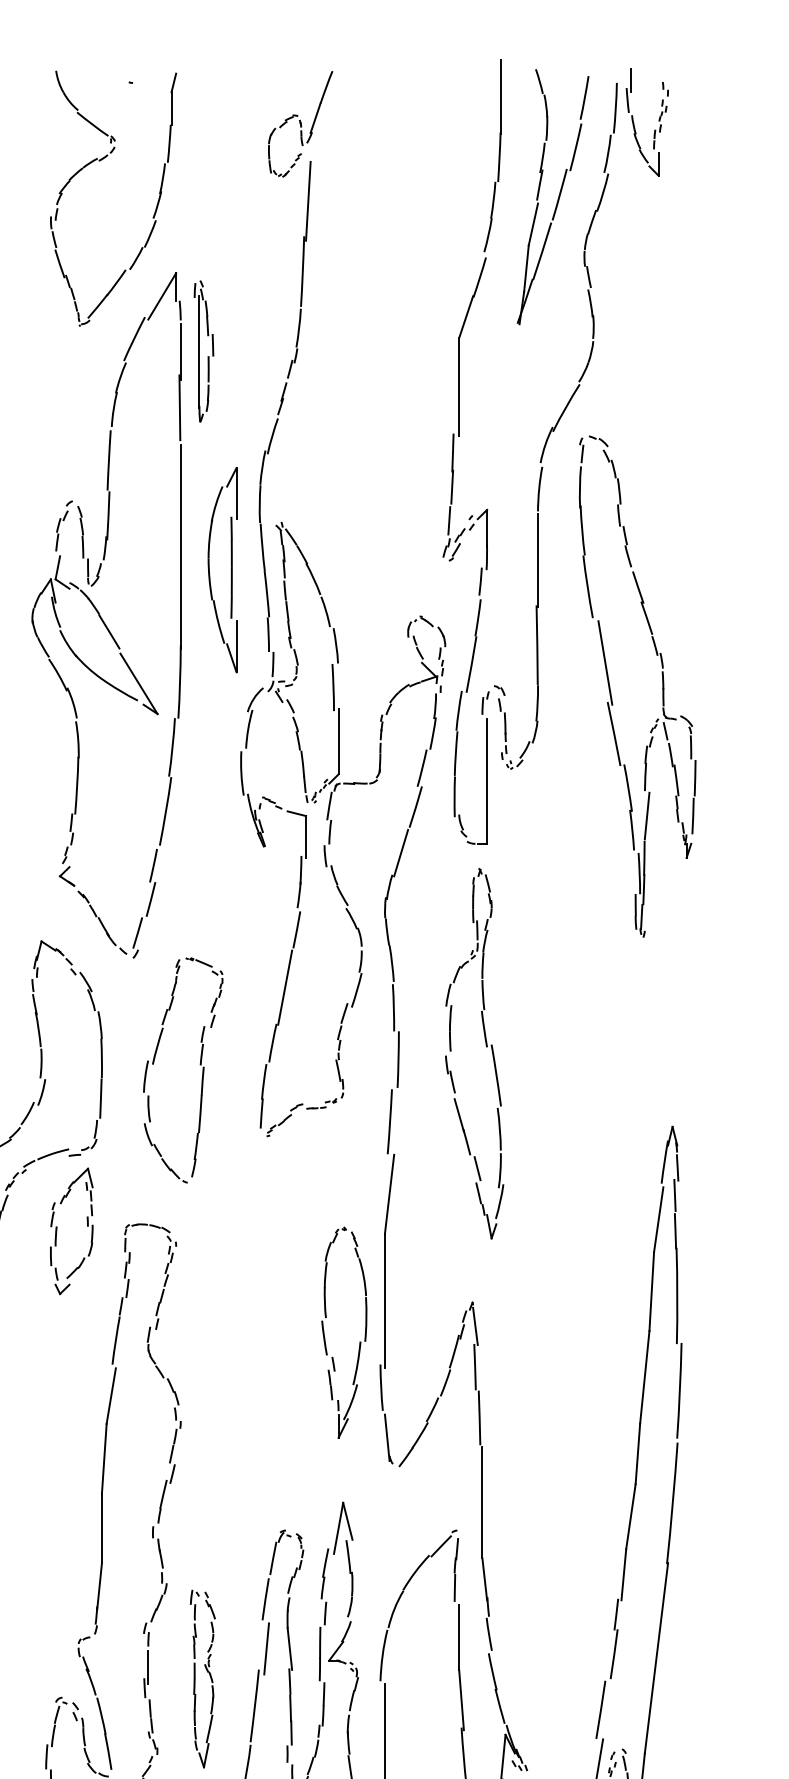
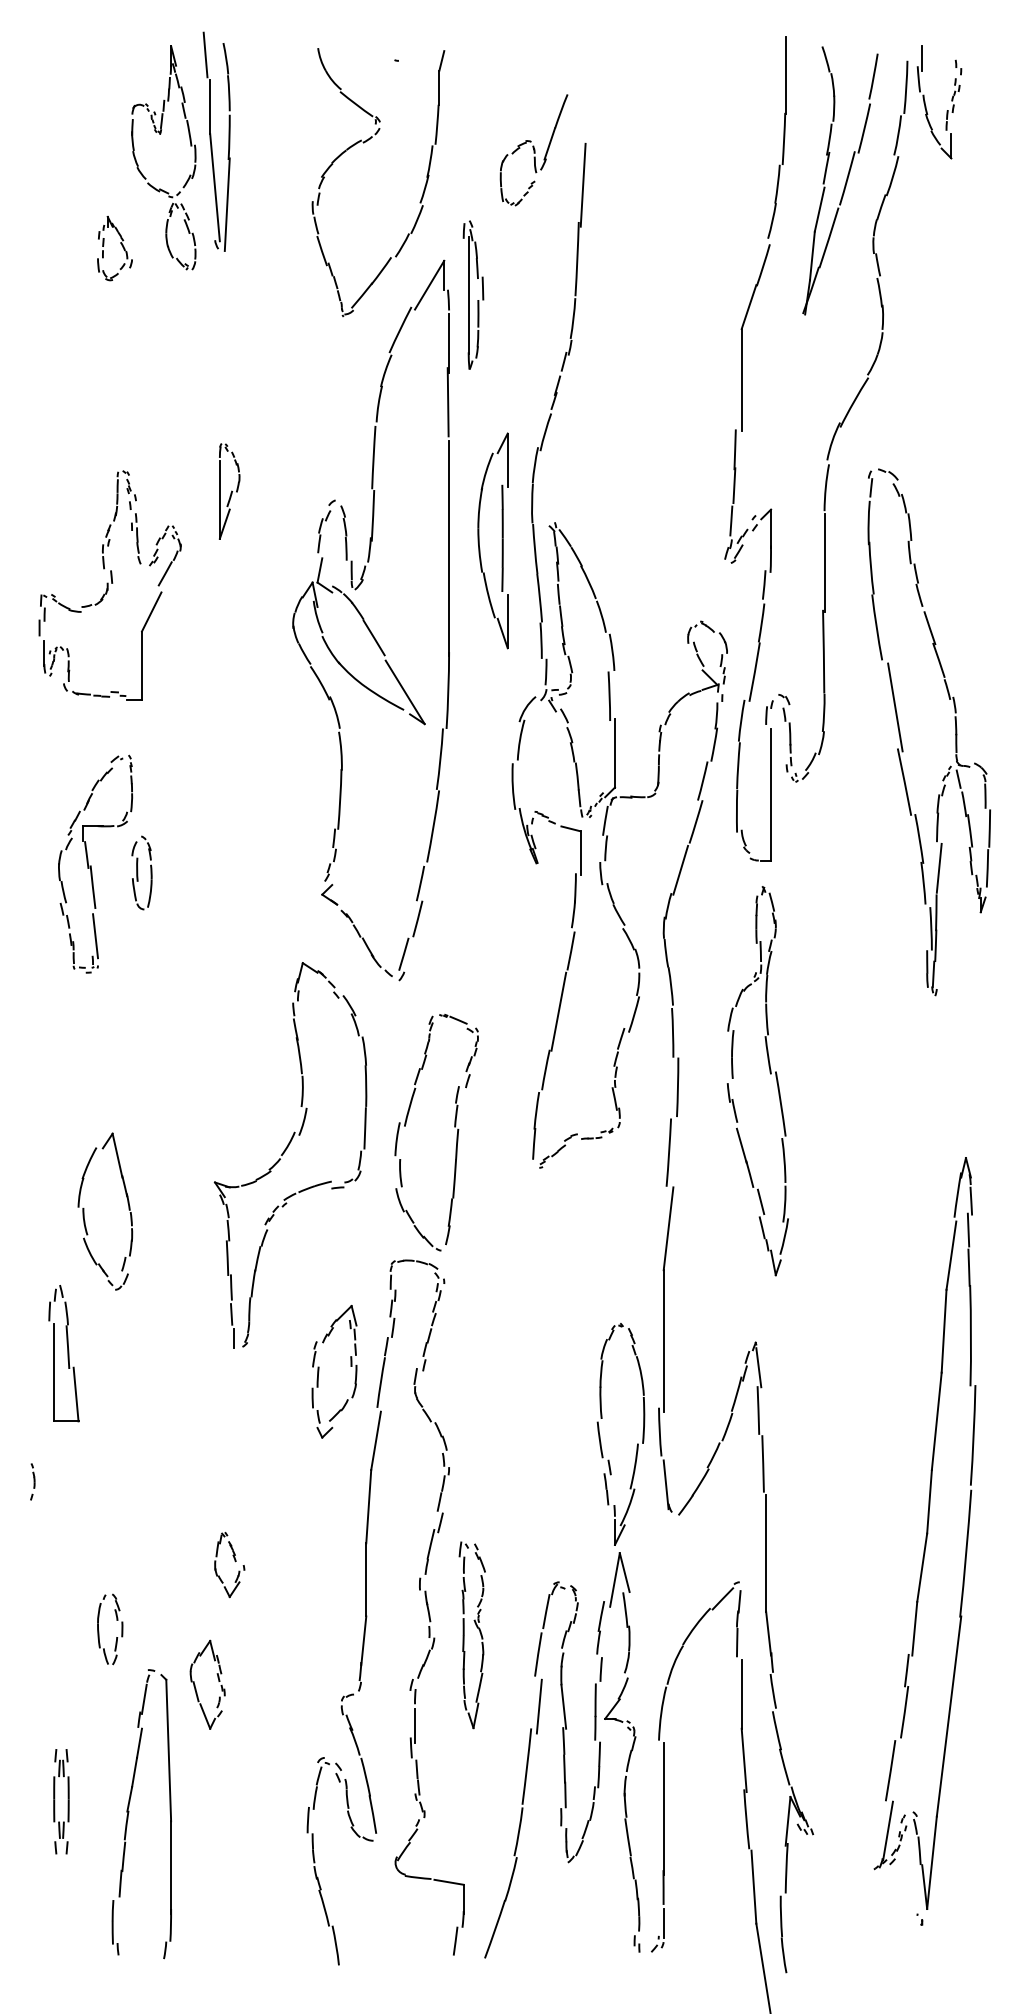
part: (300, 124) -> (533, 150), moved
part: (203, 350) -> (473, 294), moved
part: (230, 569) -> (501, 540), moved
part: (662, 686) -> (955, 732), moved
part: (200, 1065) -> (454, 1127), moved
part: (57, 1231) -> (319, 1371), moved
part: (360, 1341) -> (637, 1443), moved
part: (195, 1679) -> (464, 1635), moved

